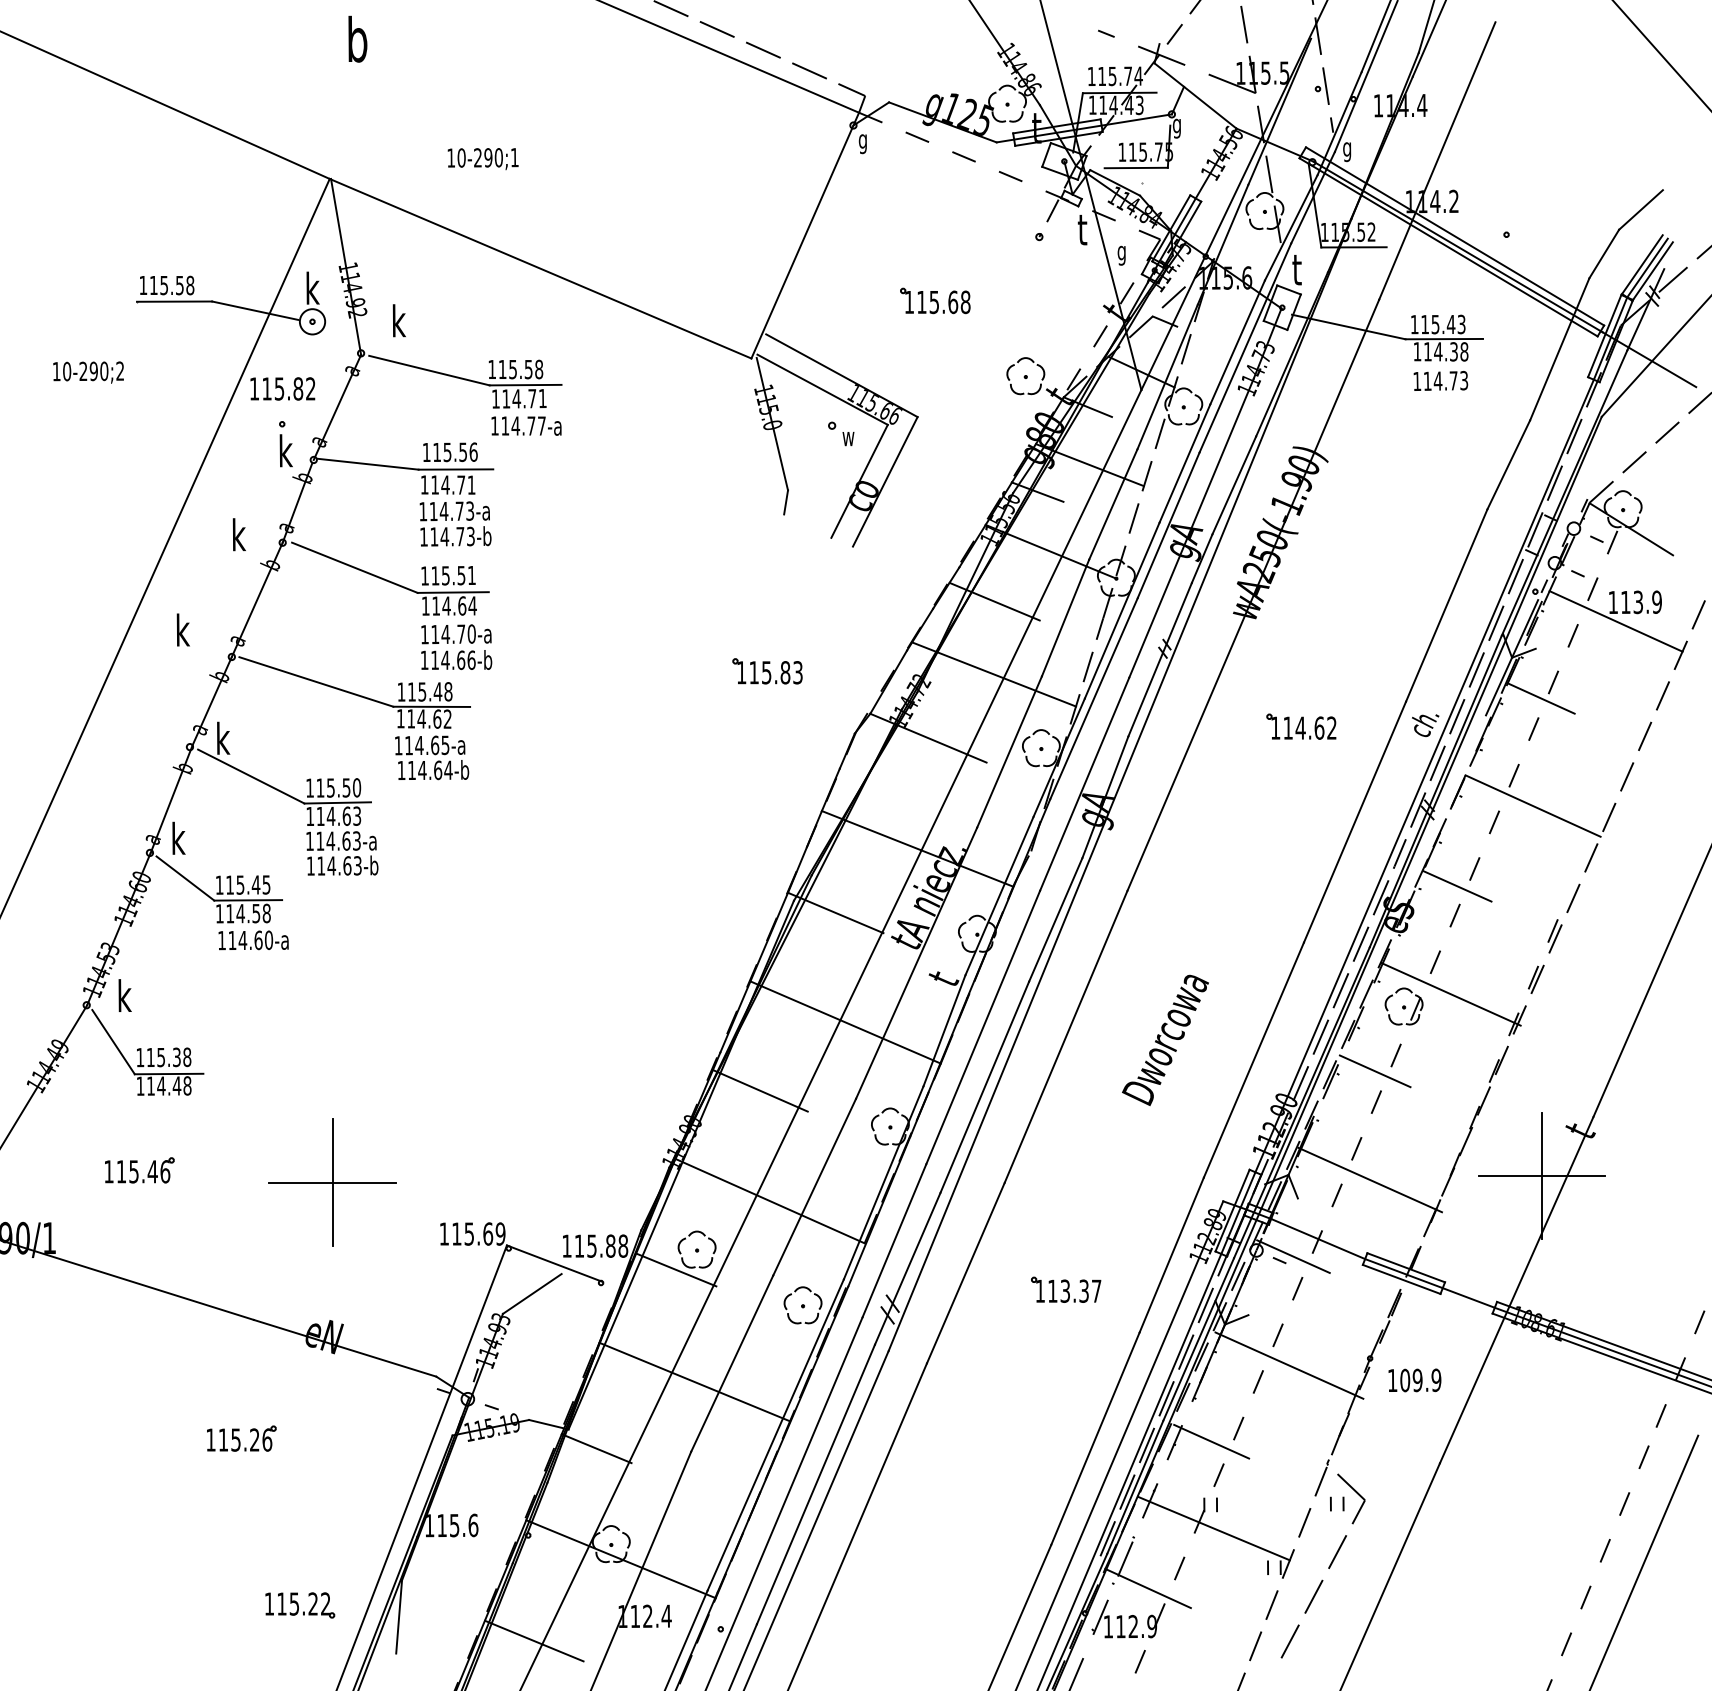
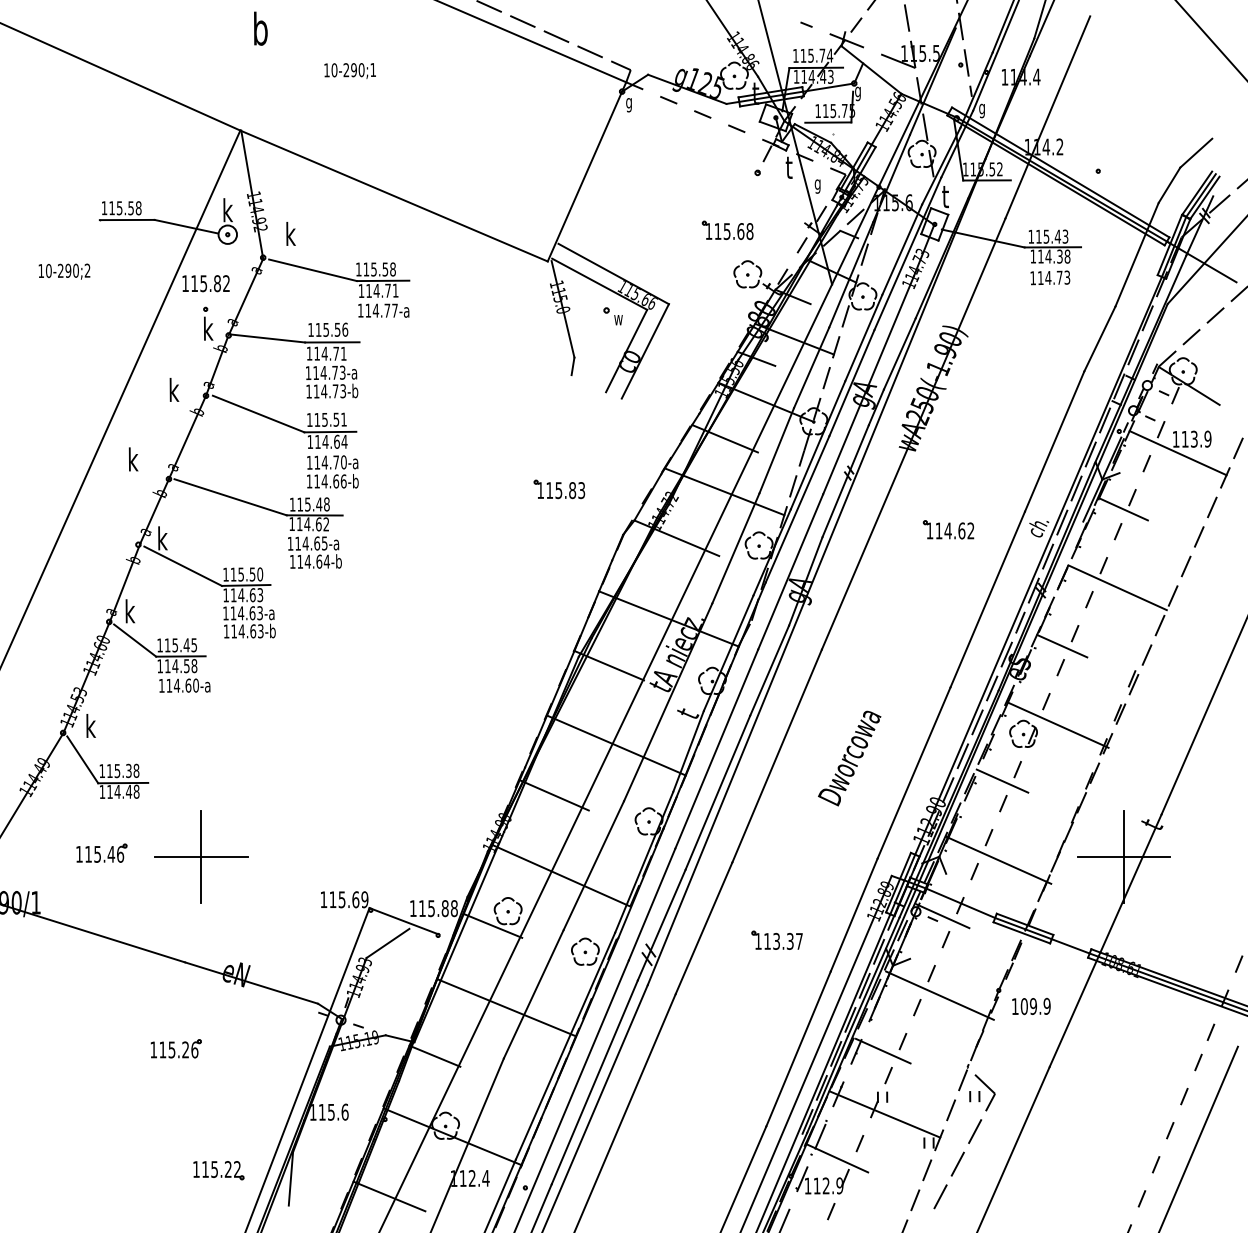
text: (482, 158) -> (349, 70), moved
part: (934, 300) -> (727, 230), moved
part: (332, 1181) -> (201, 856), moved

